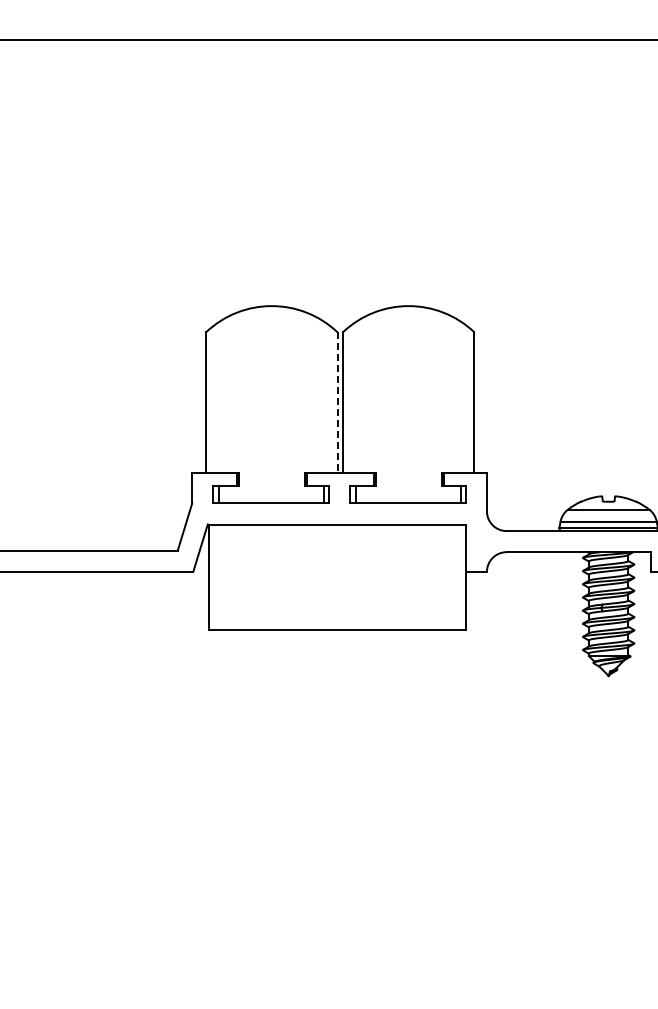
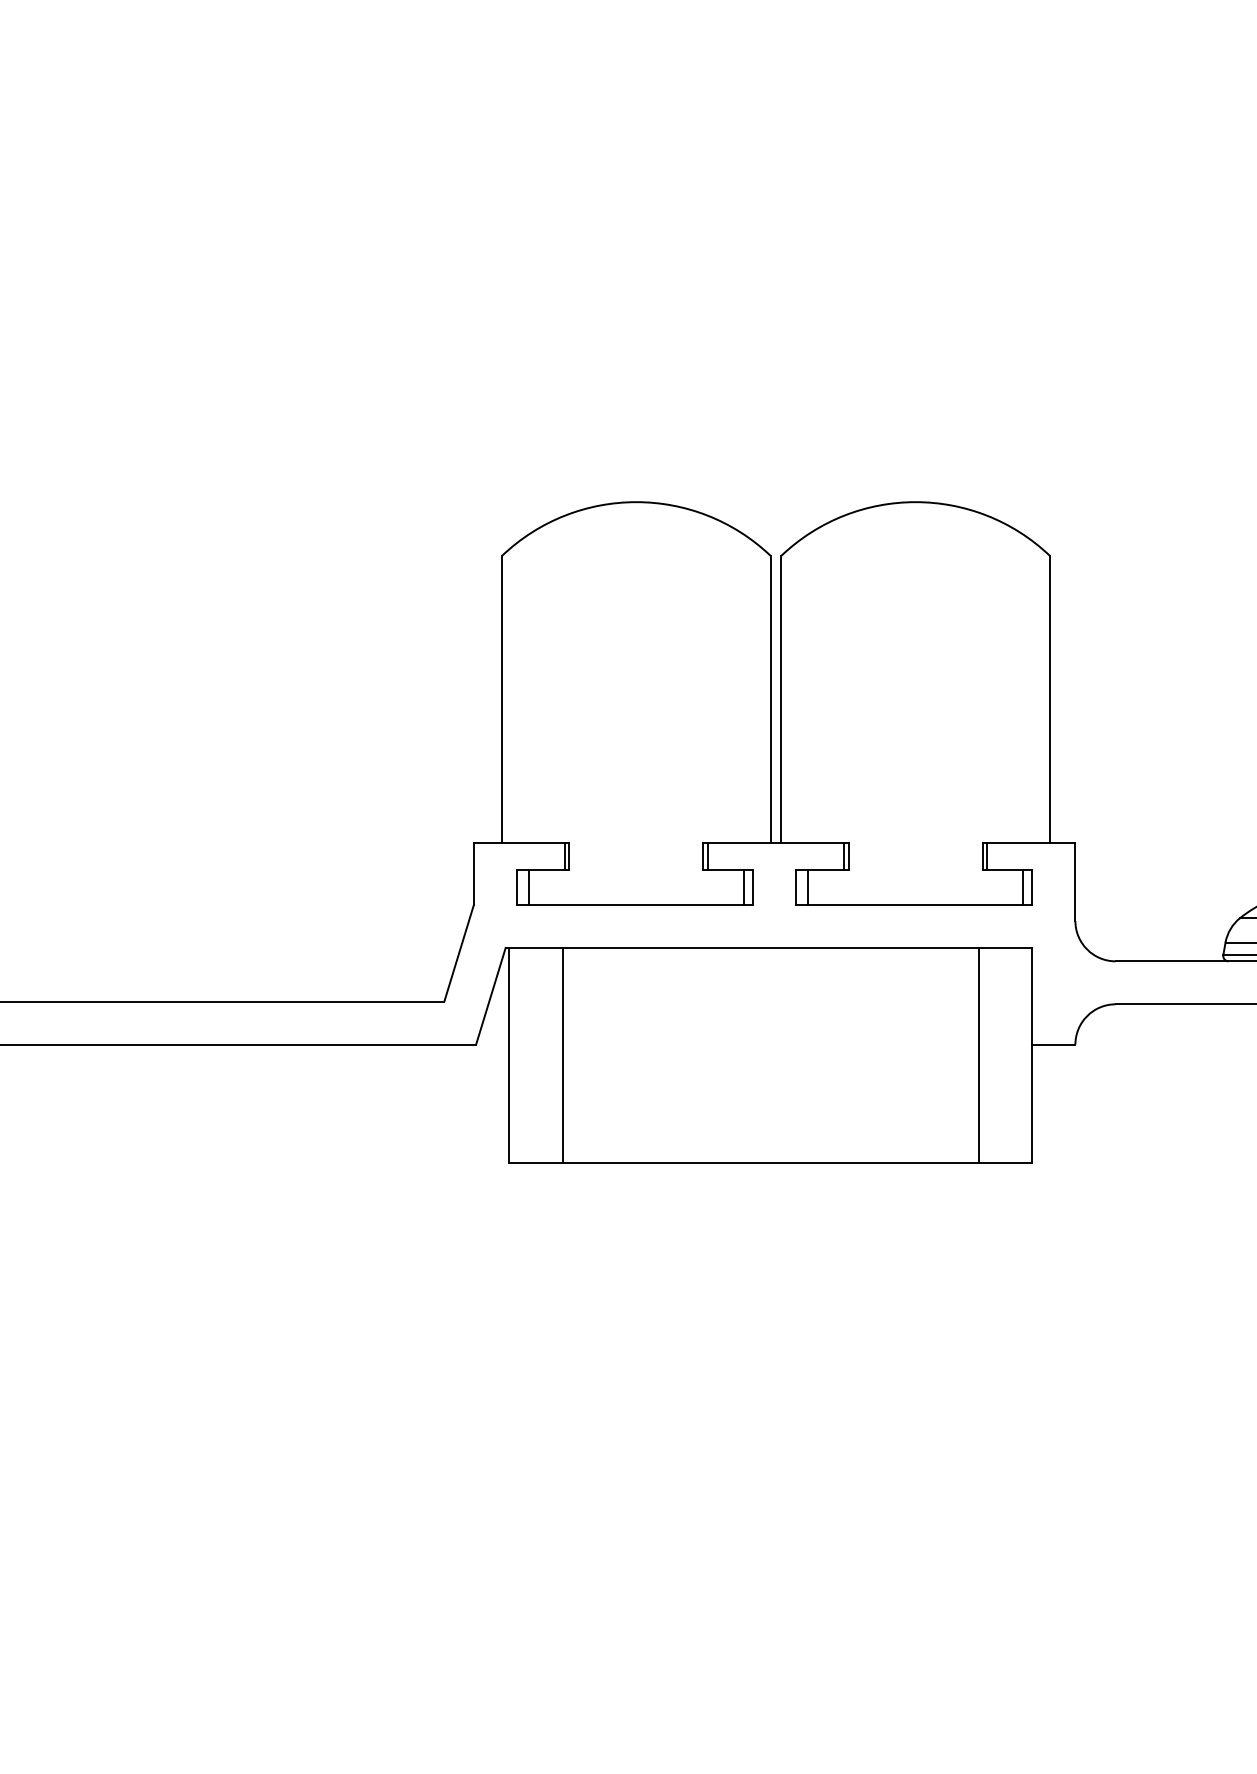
line: (337, 403) -> (770, 700), dashed -> solid
line: (235, 576) -> (562, 1053), added
line: (439, 576) -> (978, 1053), added

